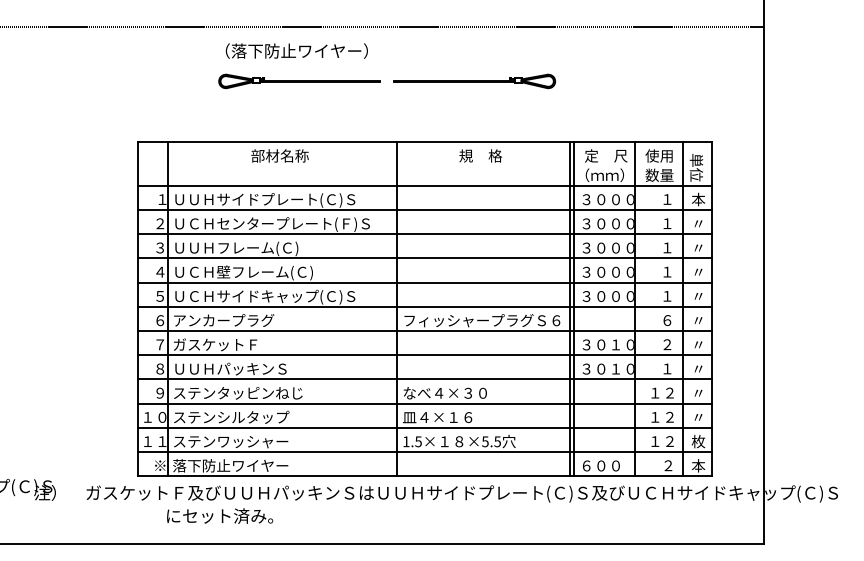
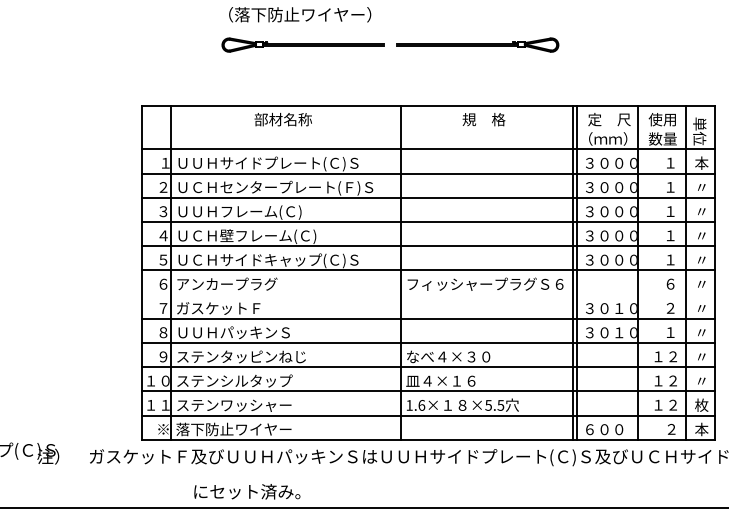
line: (424, 330) -> (427, 294), removed
text: (418, 441) -> (421, 405), 1.5× -> 1.6×
text: (220, 515) -> (247, 491), moved

